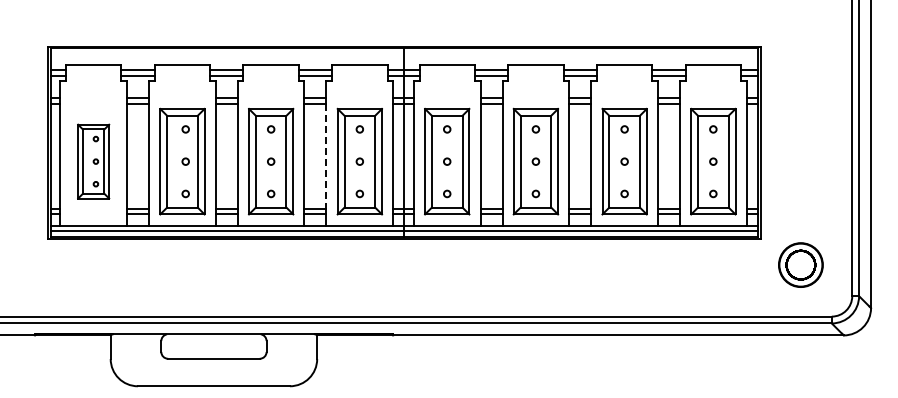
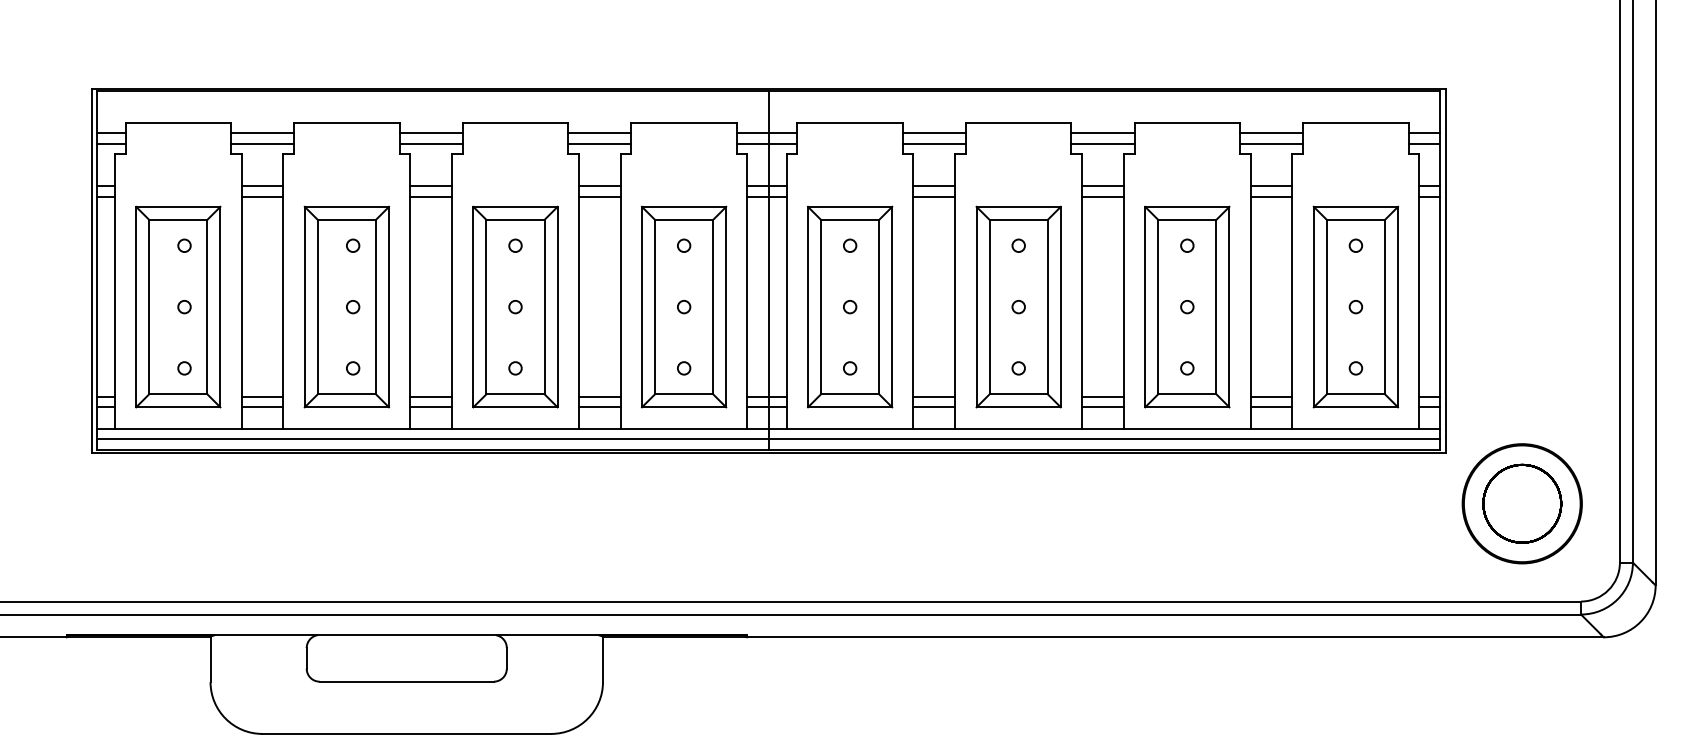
line: (326, 156) -> (620, 297), dashed -> solid
part: (93, 161) -> (177, 306), size x1.43
part: (800, 264) -> (1521, 502), size x1.43

